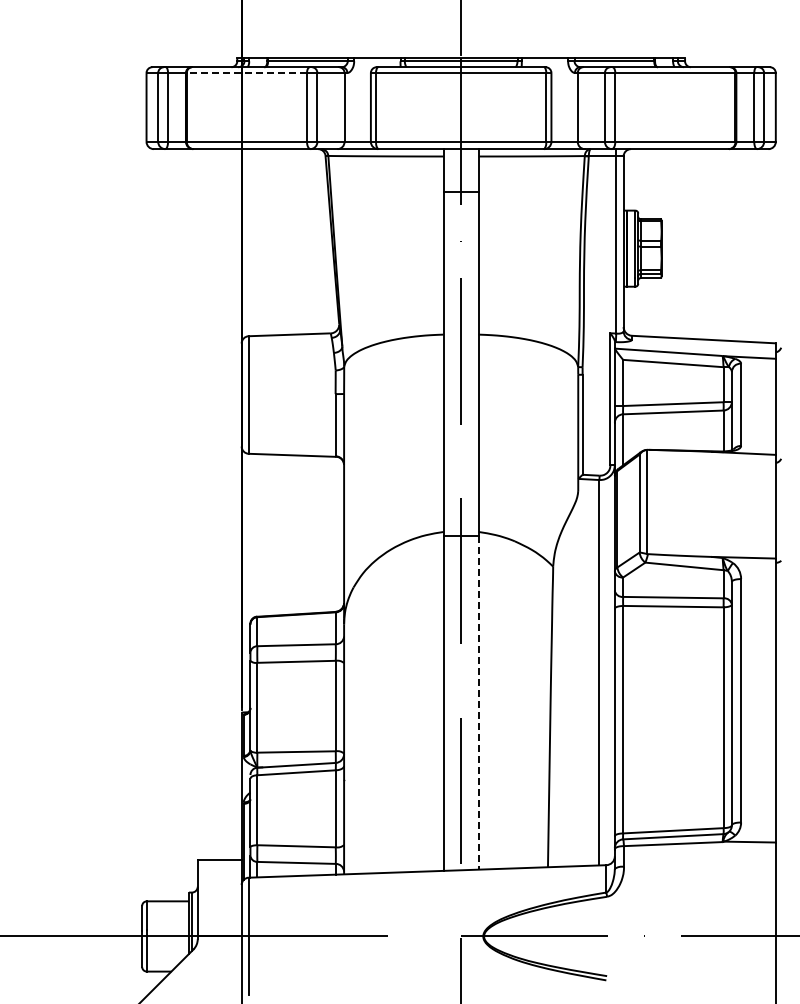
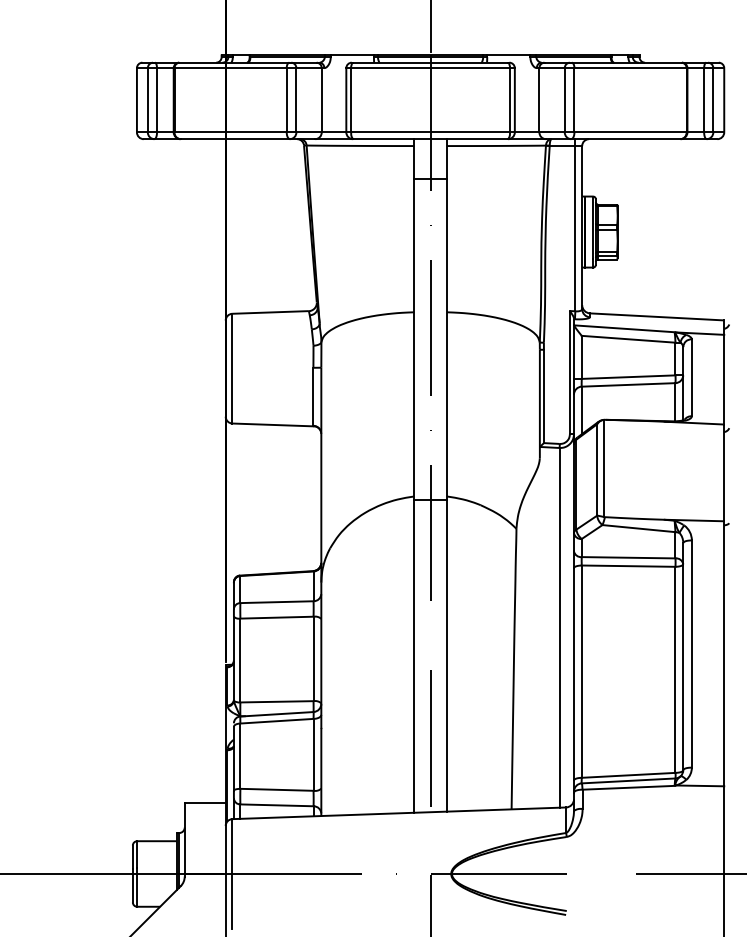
line: (246, 73) -> (230, 68), dashed -> solid
line: (478, 703) -> (446, 656), dashed -> solid

